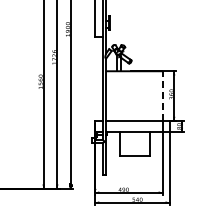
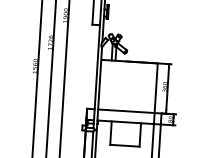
line: (162, 96) -> (155, 88), dashed -> solid

